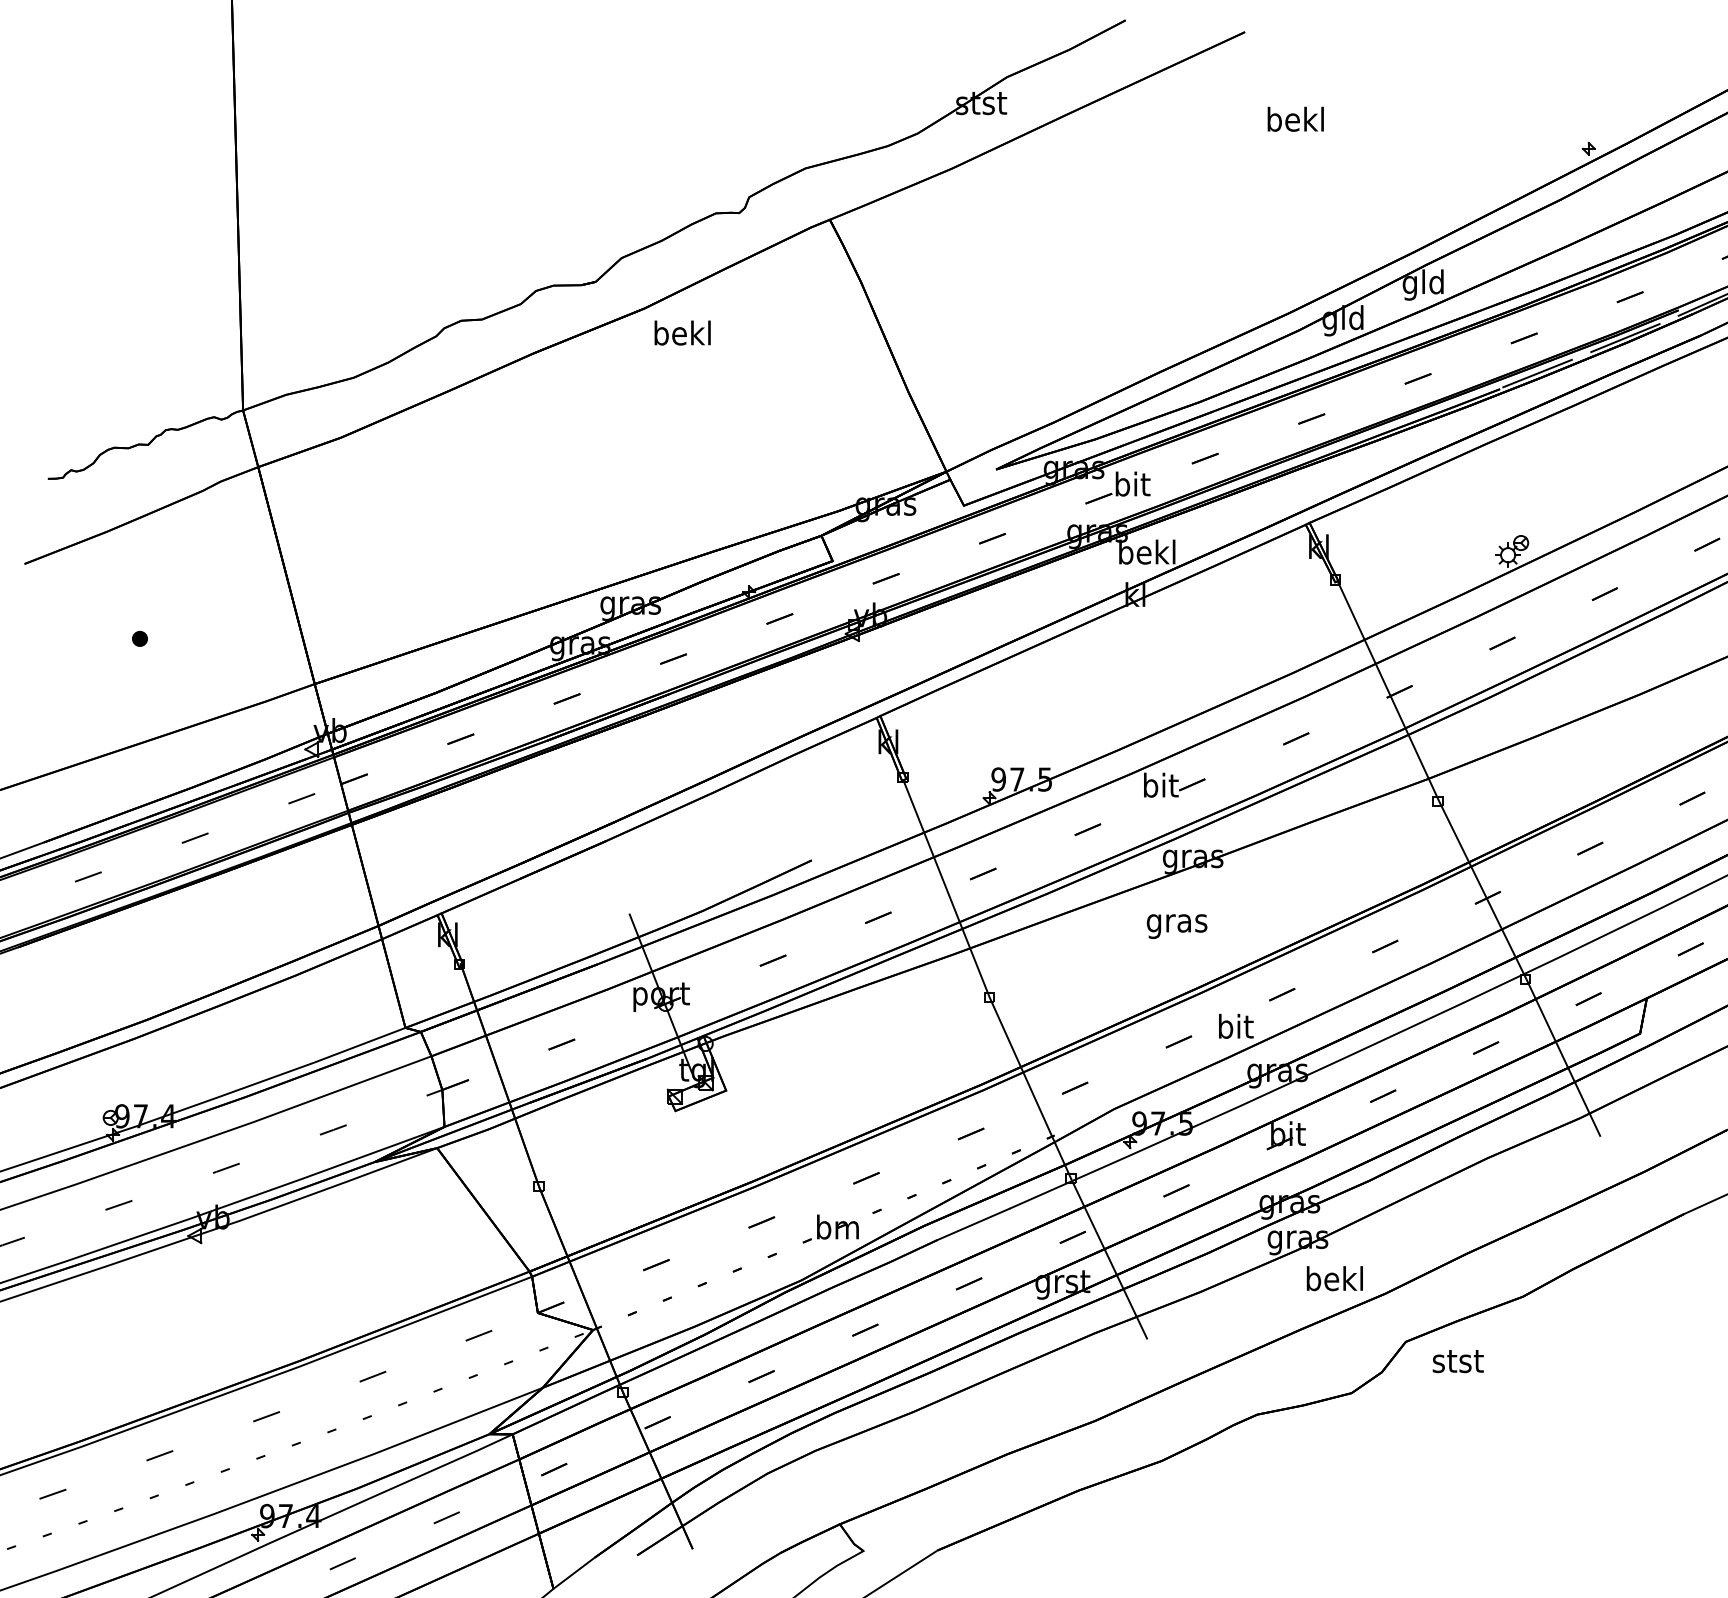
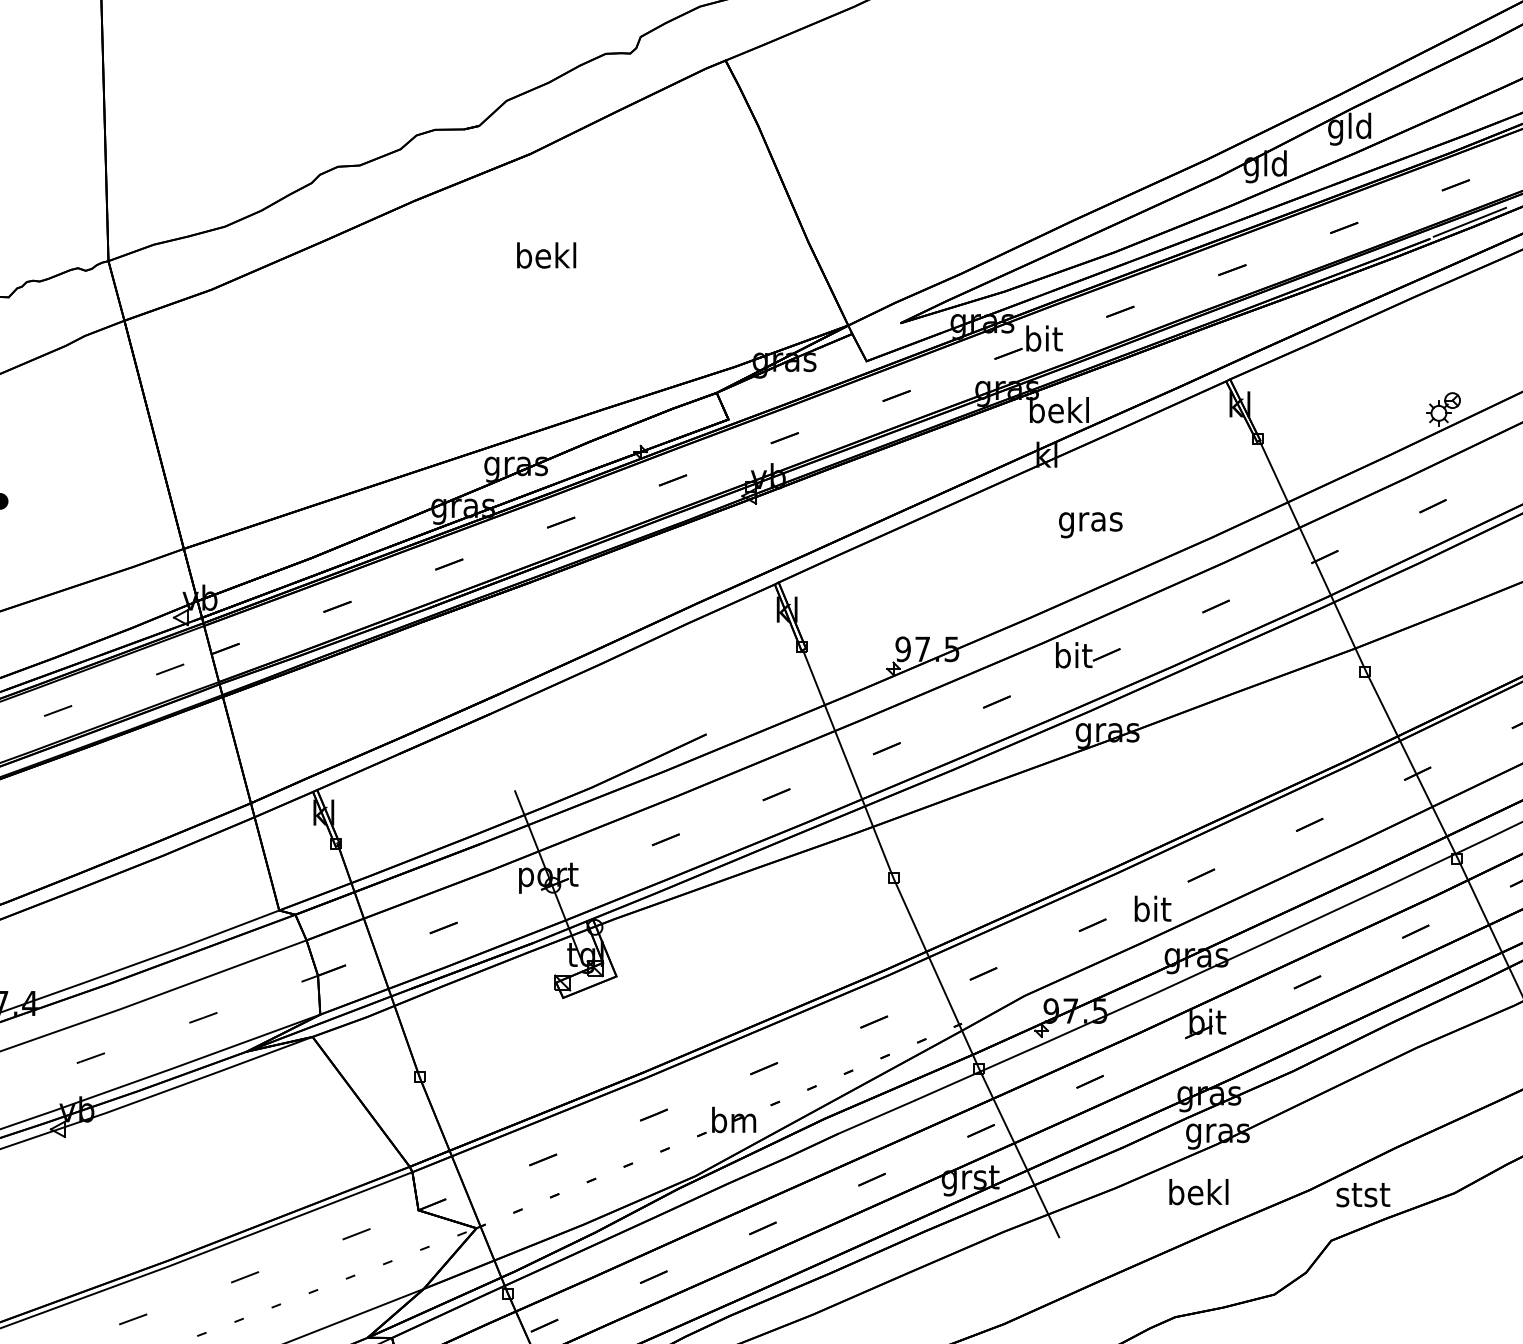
text: (682, 332) -> (546, 254), moved
text: (1176, 926) -> (1090, 525), moved
text: (1334, 1278) -> (1198, 1191), moved
text: (1457, 1361) -> (1362, 1195), moved

